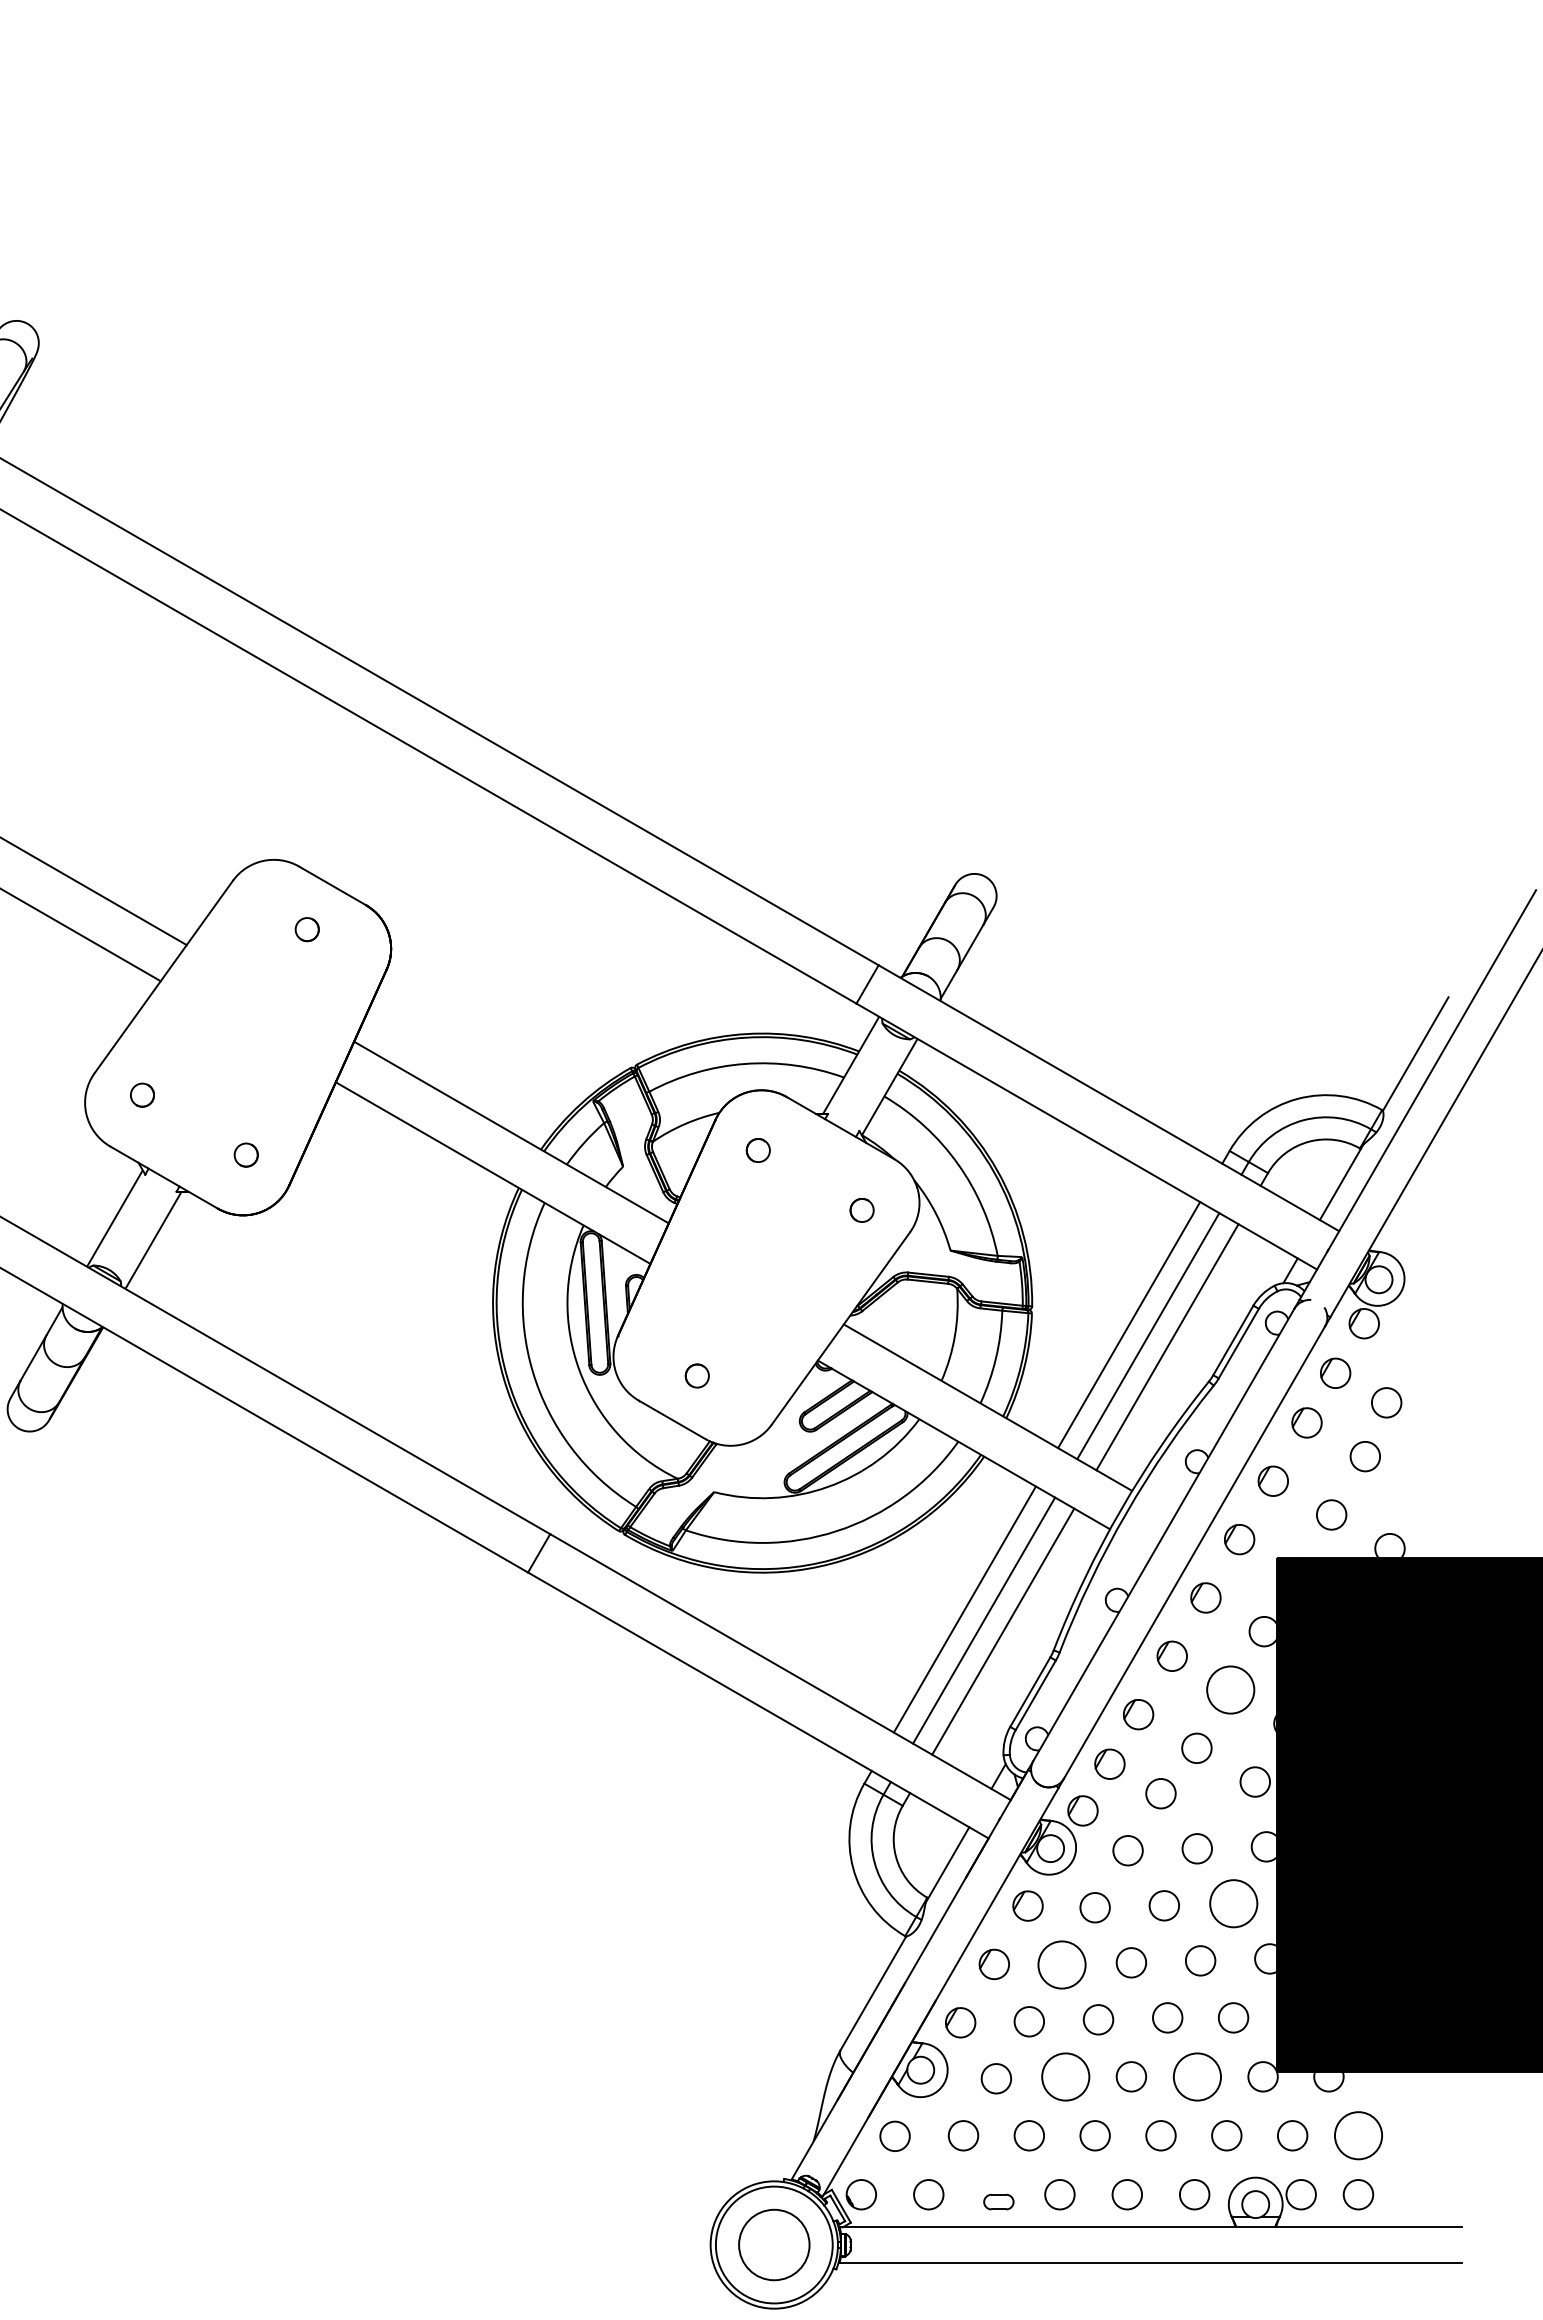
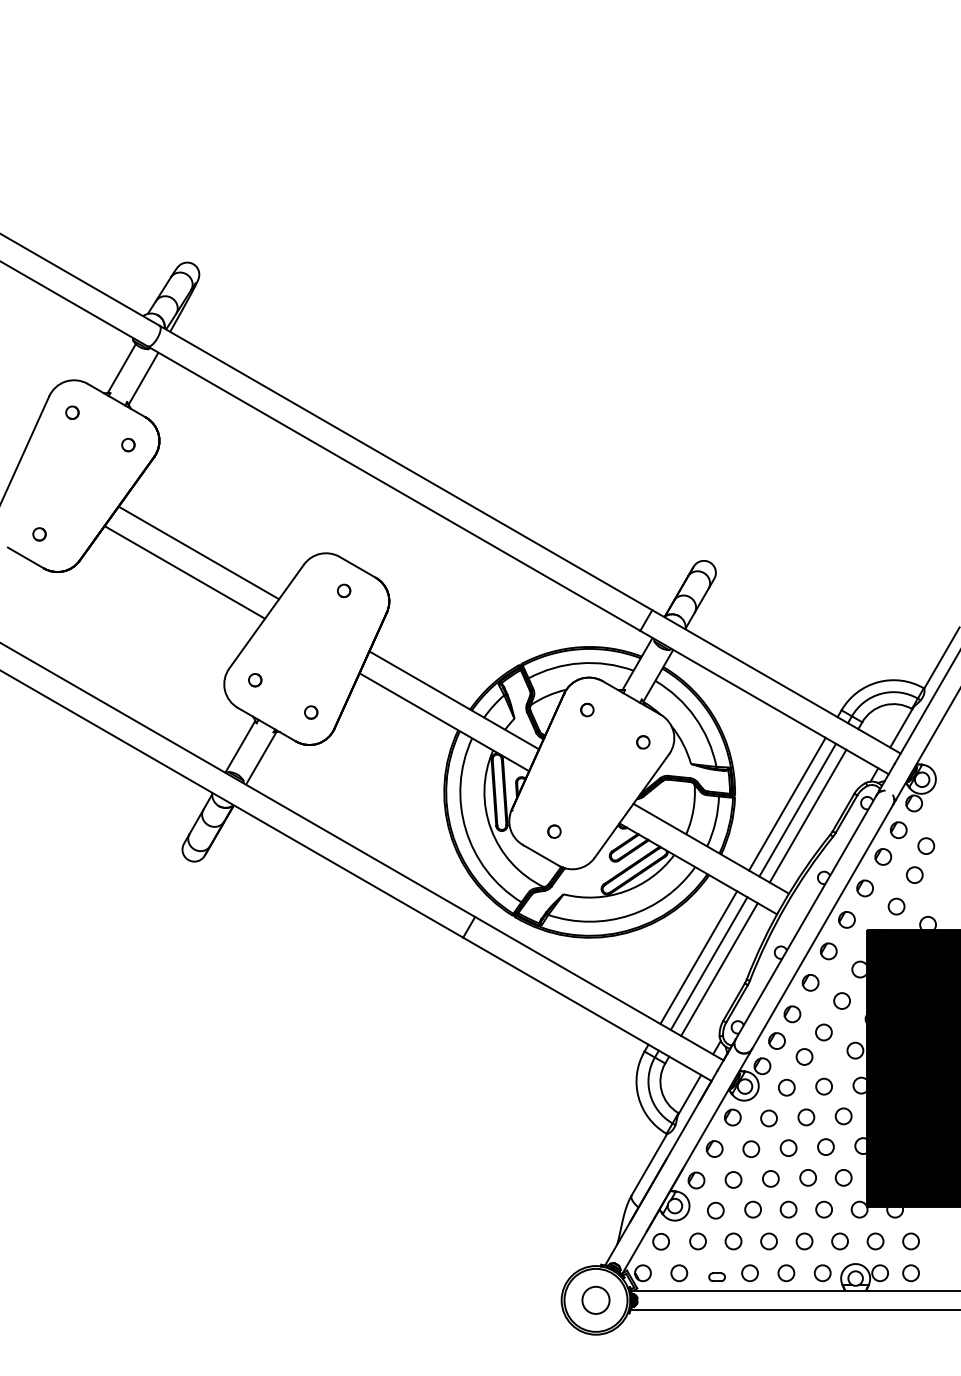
circle: (1229, 1689) -> (841, 1000), size x0.62
circle: (1233, 1904) -> (843, 1116), size x0.62
circle: (1062, 1963) -> (751, 1148), size x0.62
circle: (1064, 2076) -> (752, 1209), size x0.62
circle: (1196, 2076) -> (823, 1209), size x0.62
circle: (1357, 2135) -> (910, 1241), size x0.62
circle: (773, 2243) -> (595, 1299), size x0.71

